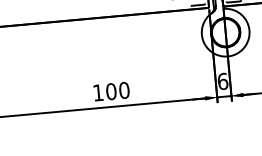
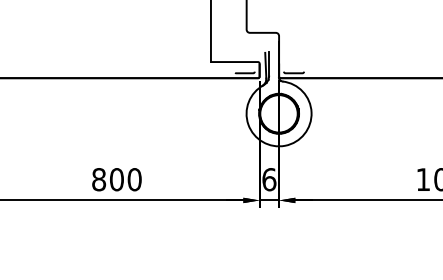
text: (98, 92) -> (99, 179), 100 -> 800

